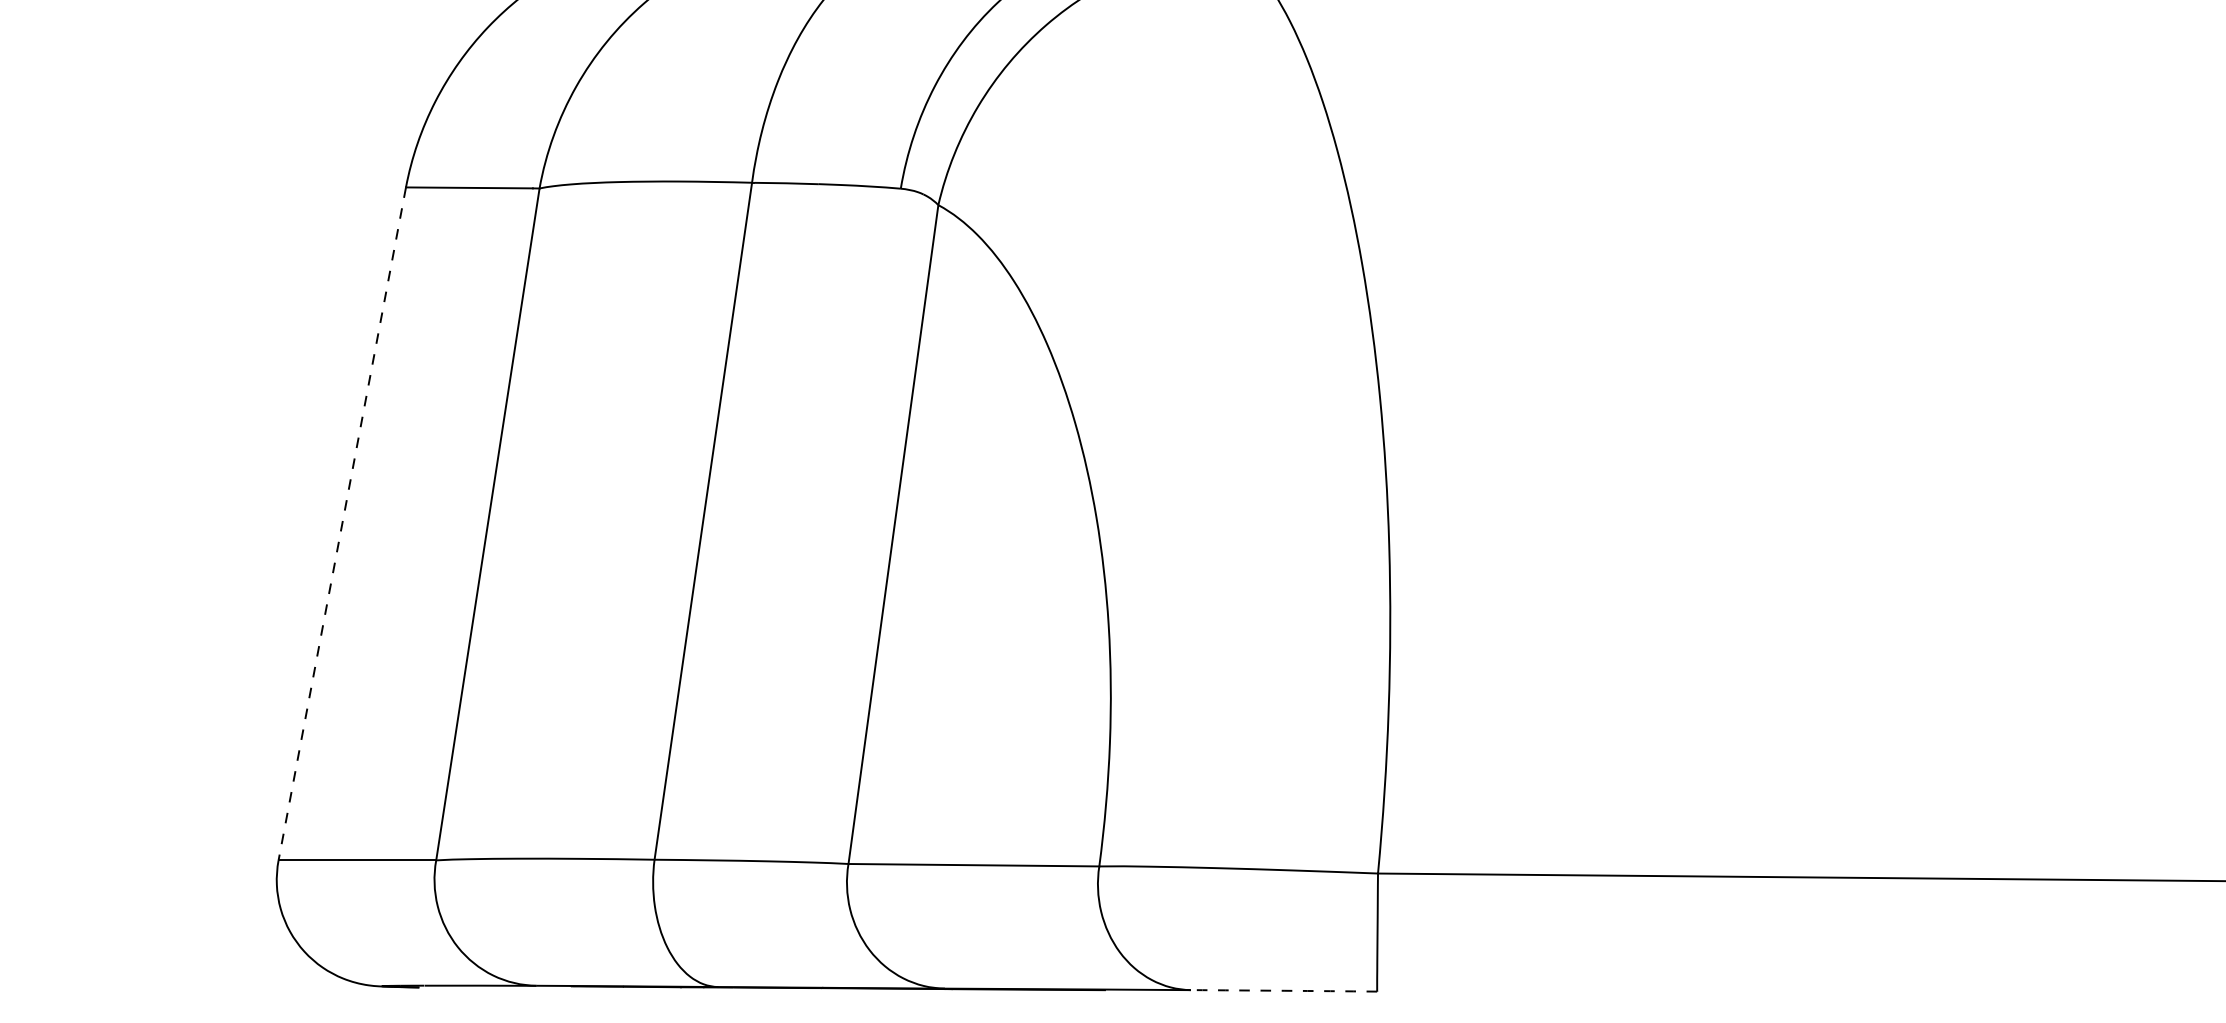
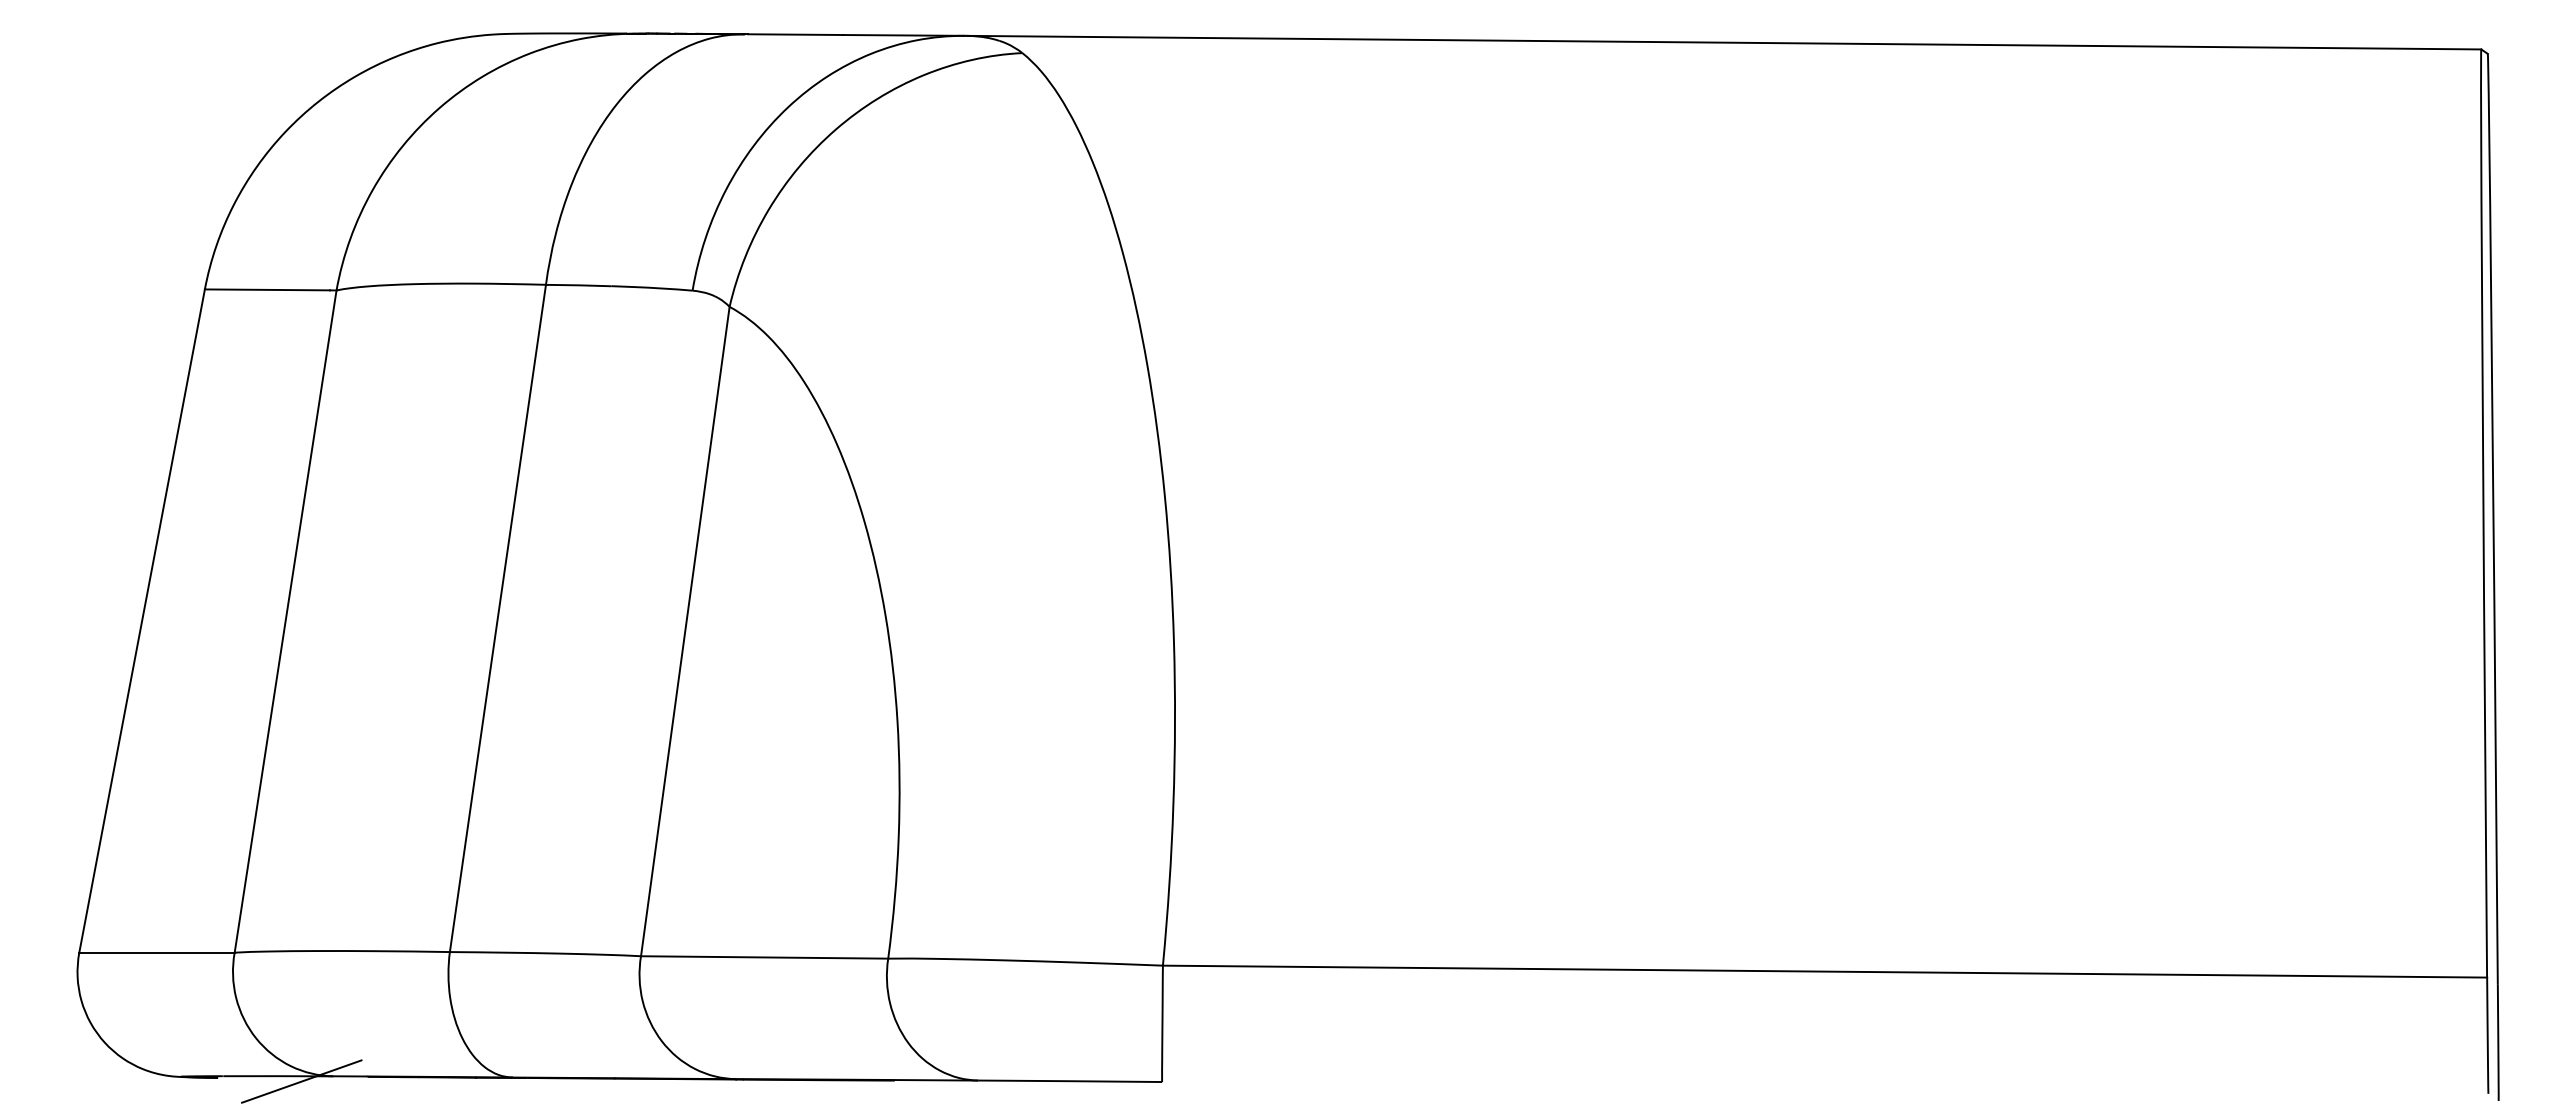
line: (342, 524) -> (142, 621), dashed -> solid
line: (504, 991) -> (301, 1081), added
arc: (1284, 991) -> (1070, 1081), dashed -> solid

